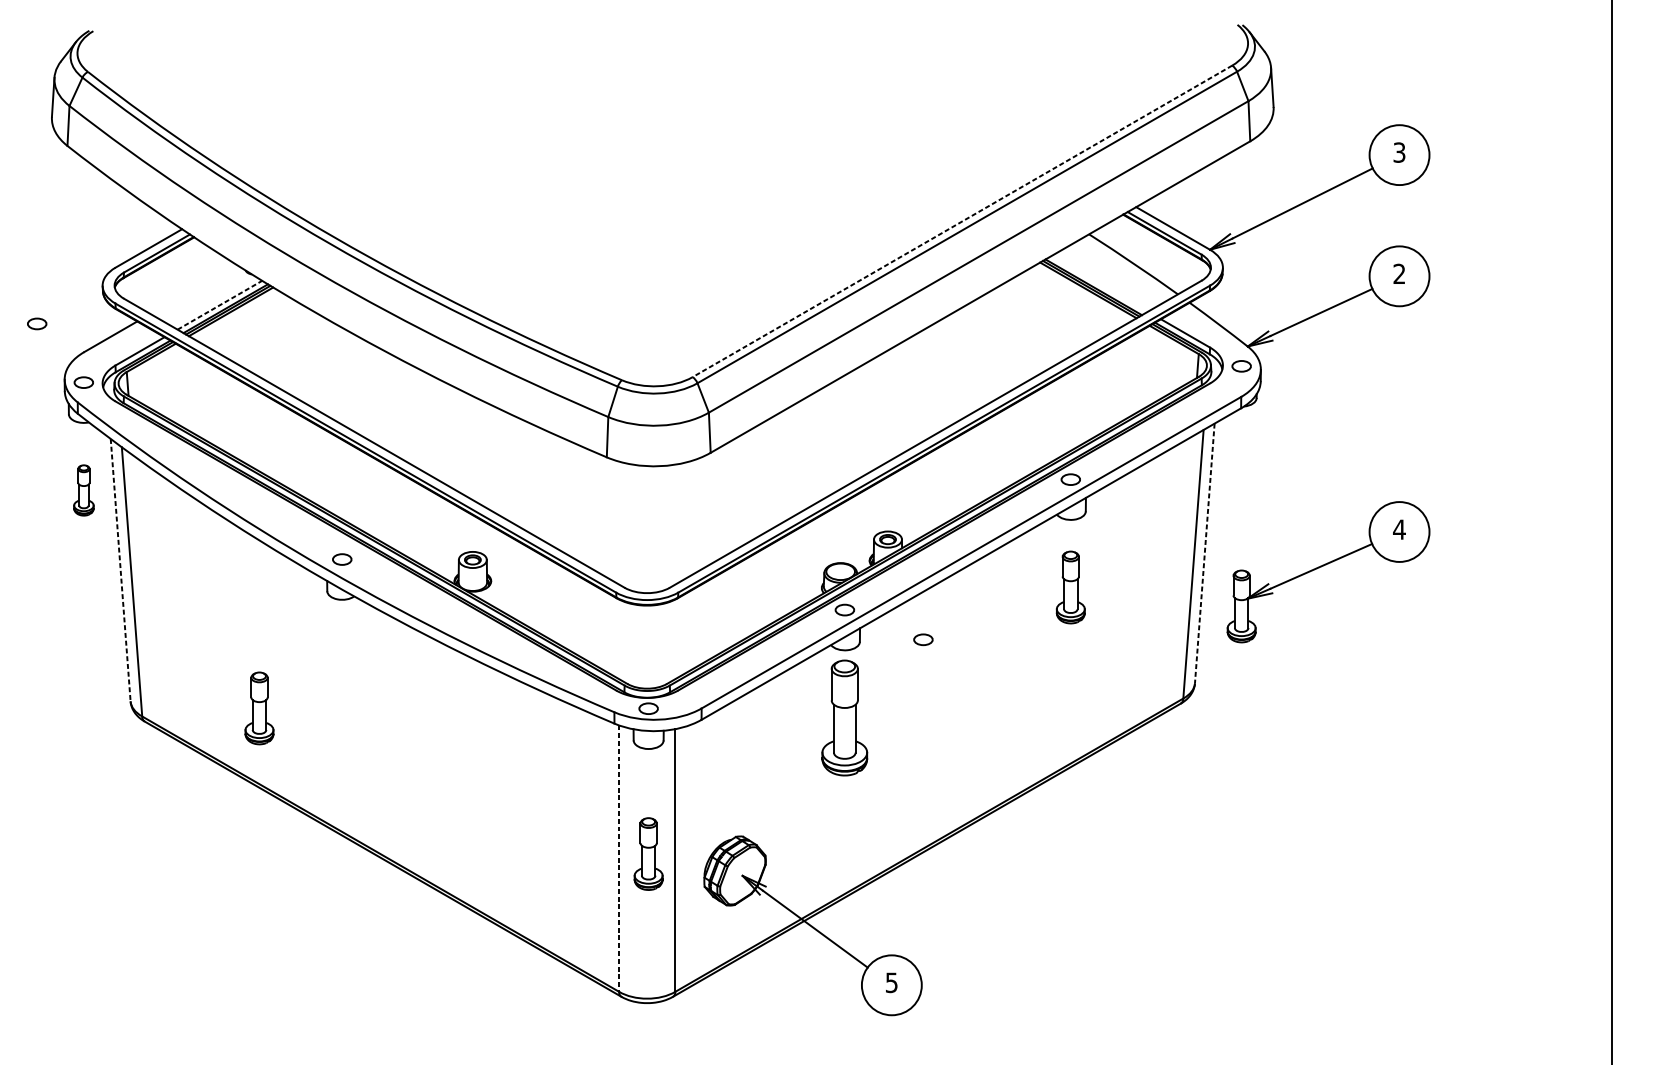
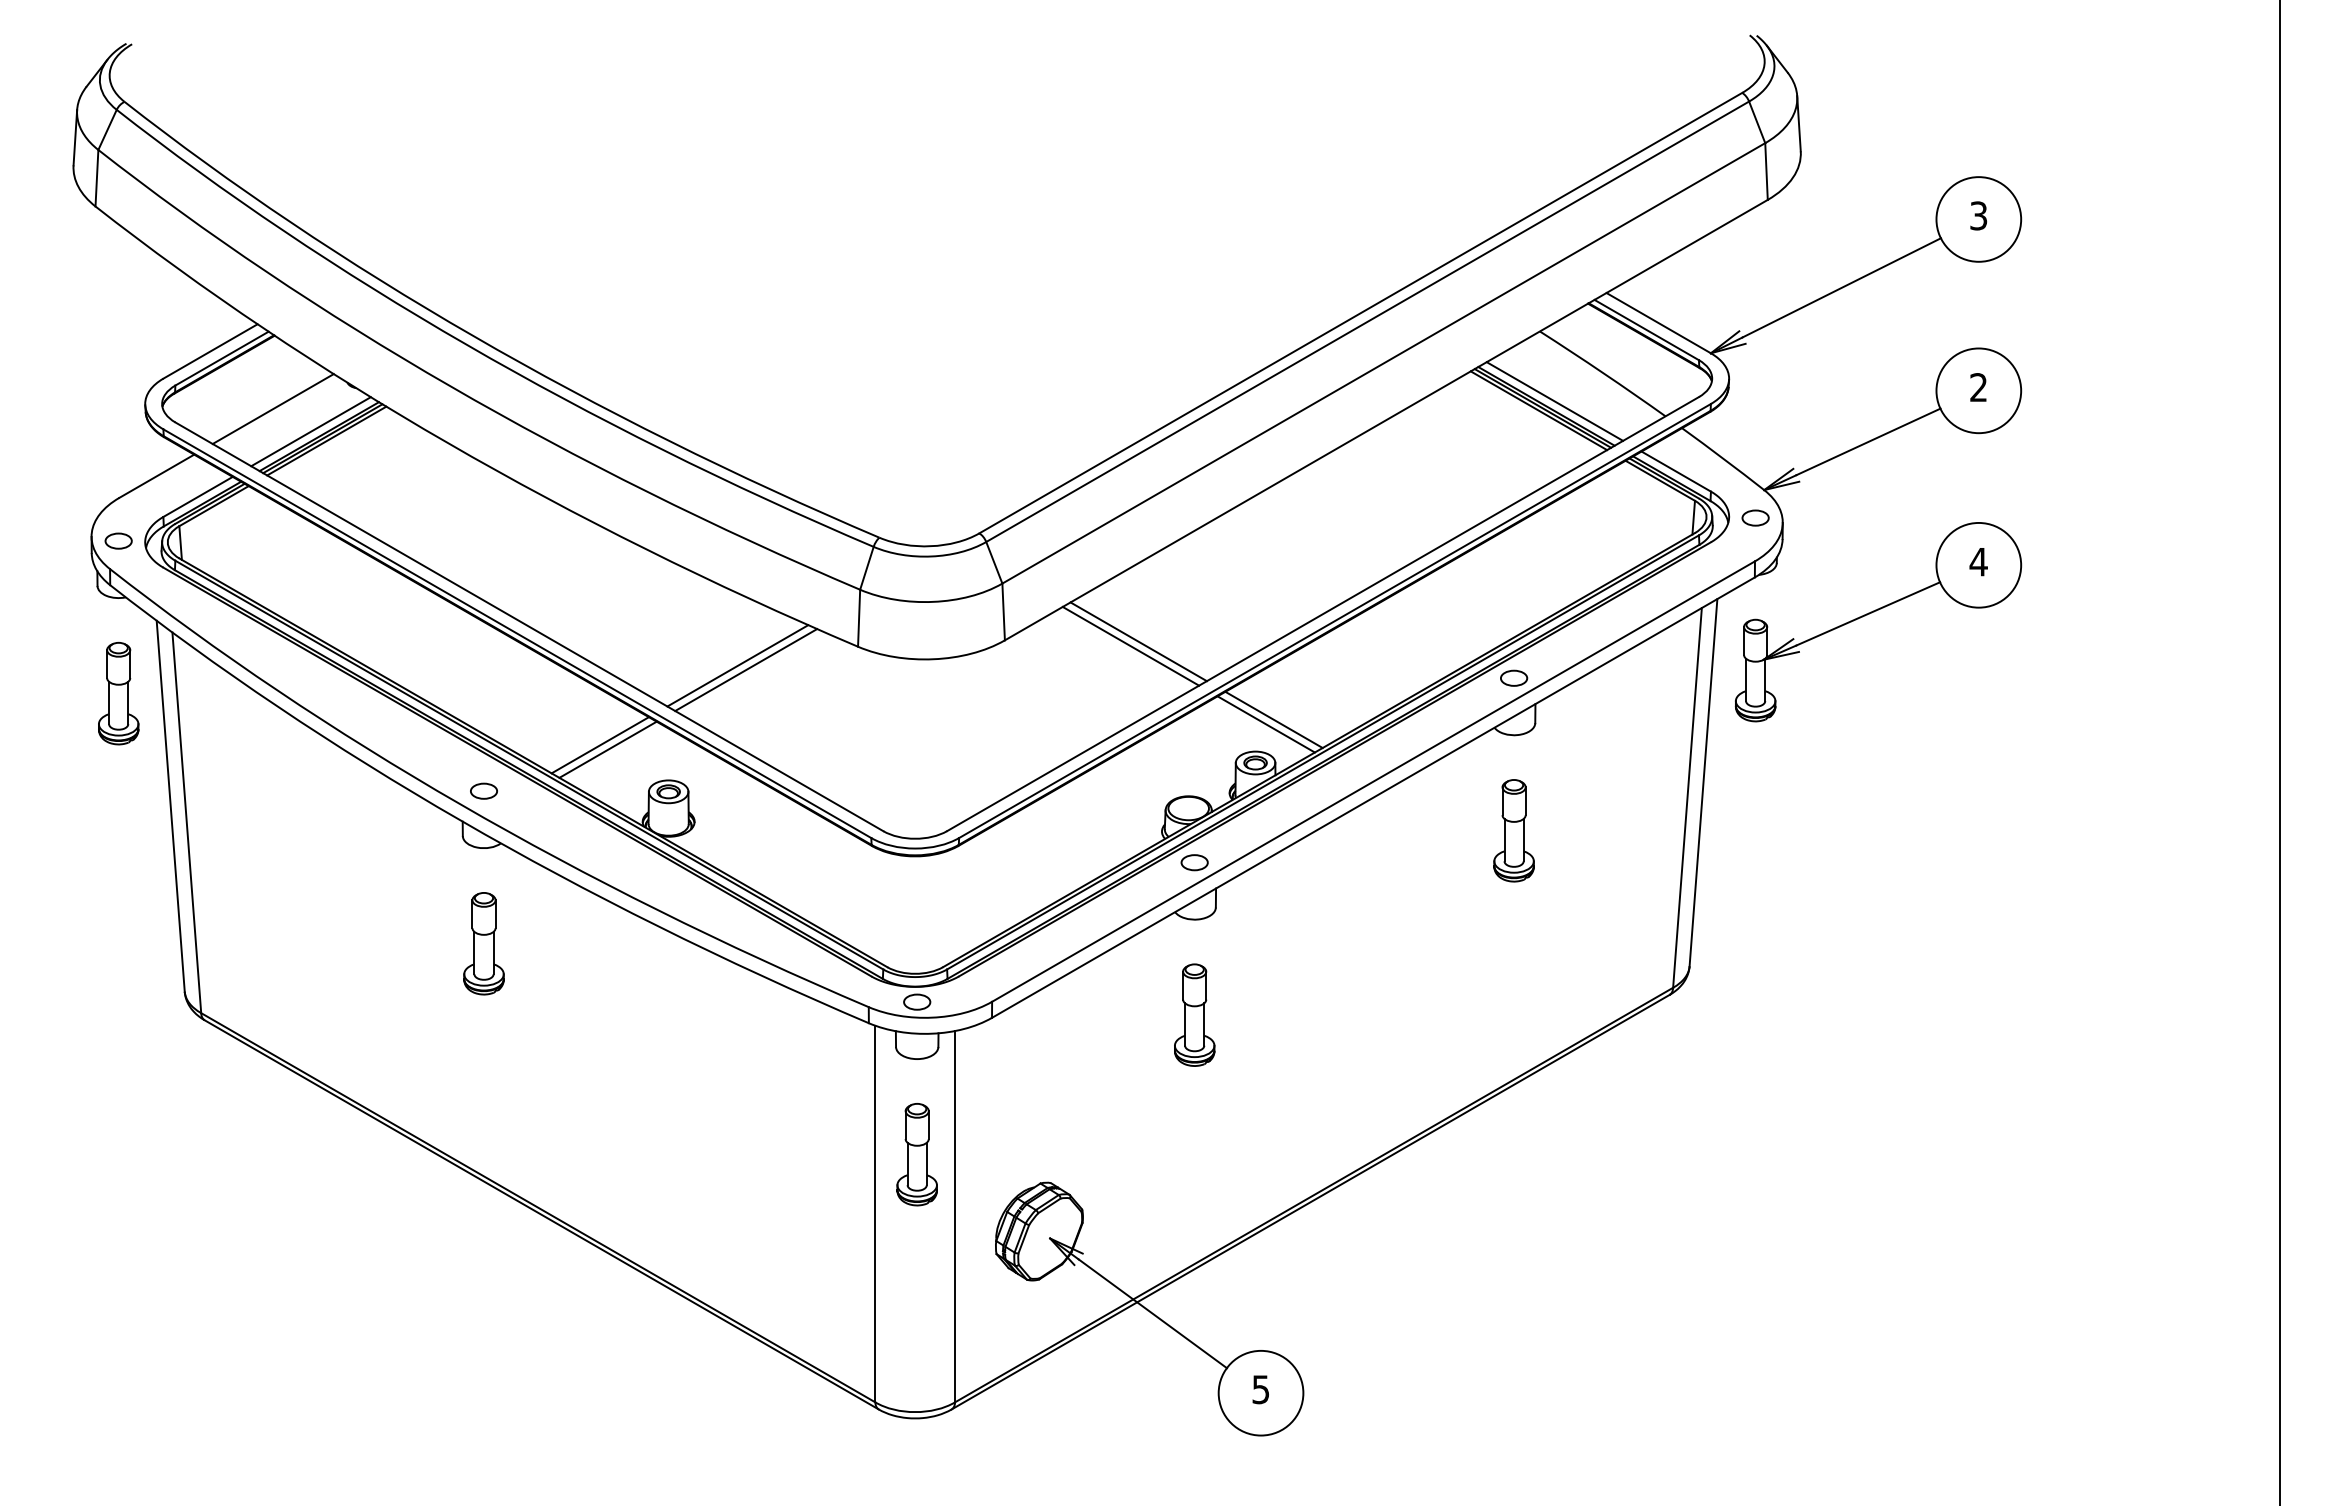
line: (962, 221) -> (1360, 313), dashed -> solid
line: (1099, 283) -> (1554, 401), added
line: (192, 289) -> (272, 409), added
line: (220, 305) -> (311, 431), dashed -> solid
part: (37, 323) -> (52, 457), removed
line: (805, 453) -> (1138, 641), added
line: (799, 456) -> (1130, 645), added
line: (521, 470) -> (737, 665), added
line: (527, 474) -> (746, 670), added
part: (83, 490) -> (118, 693), size x1.43
line: (900, 508) -> (1273, 719), added
line: (895, 512) -> (1265, 724), added
line: (423, 527) -> (599, 745), added
line: (429, 530) -> (607, 749), added
line: (1204, 554) -> (1703, 783), dashed -> solid
part: (1325, 565) -> (1874, 612), moved
line: (120, 570) -> (170, 806), dashed -> solid
part: (923, 639) -> (1305, 904), removed
part: (259, 708) -> (483, 943), moved
part: (844, 717) -> (1194, 1014), size x0.62
part: (648, 853) -> (916, 1154), moved
line: (619, 858) -> (875, 1214), dashed -> solid

